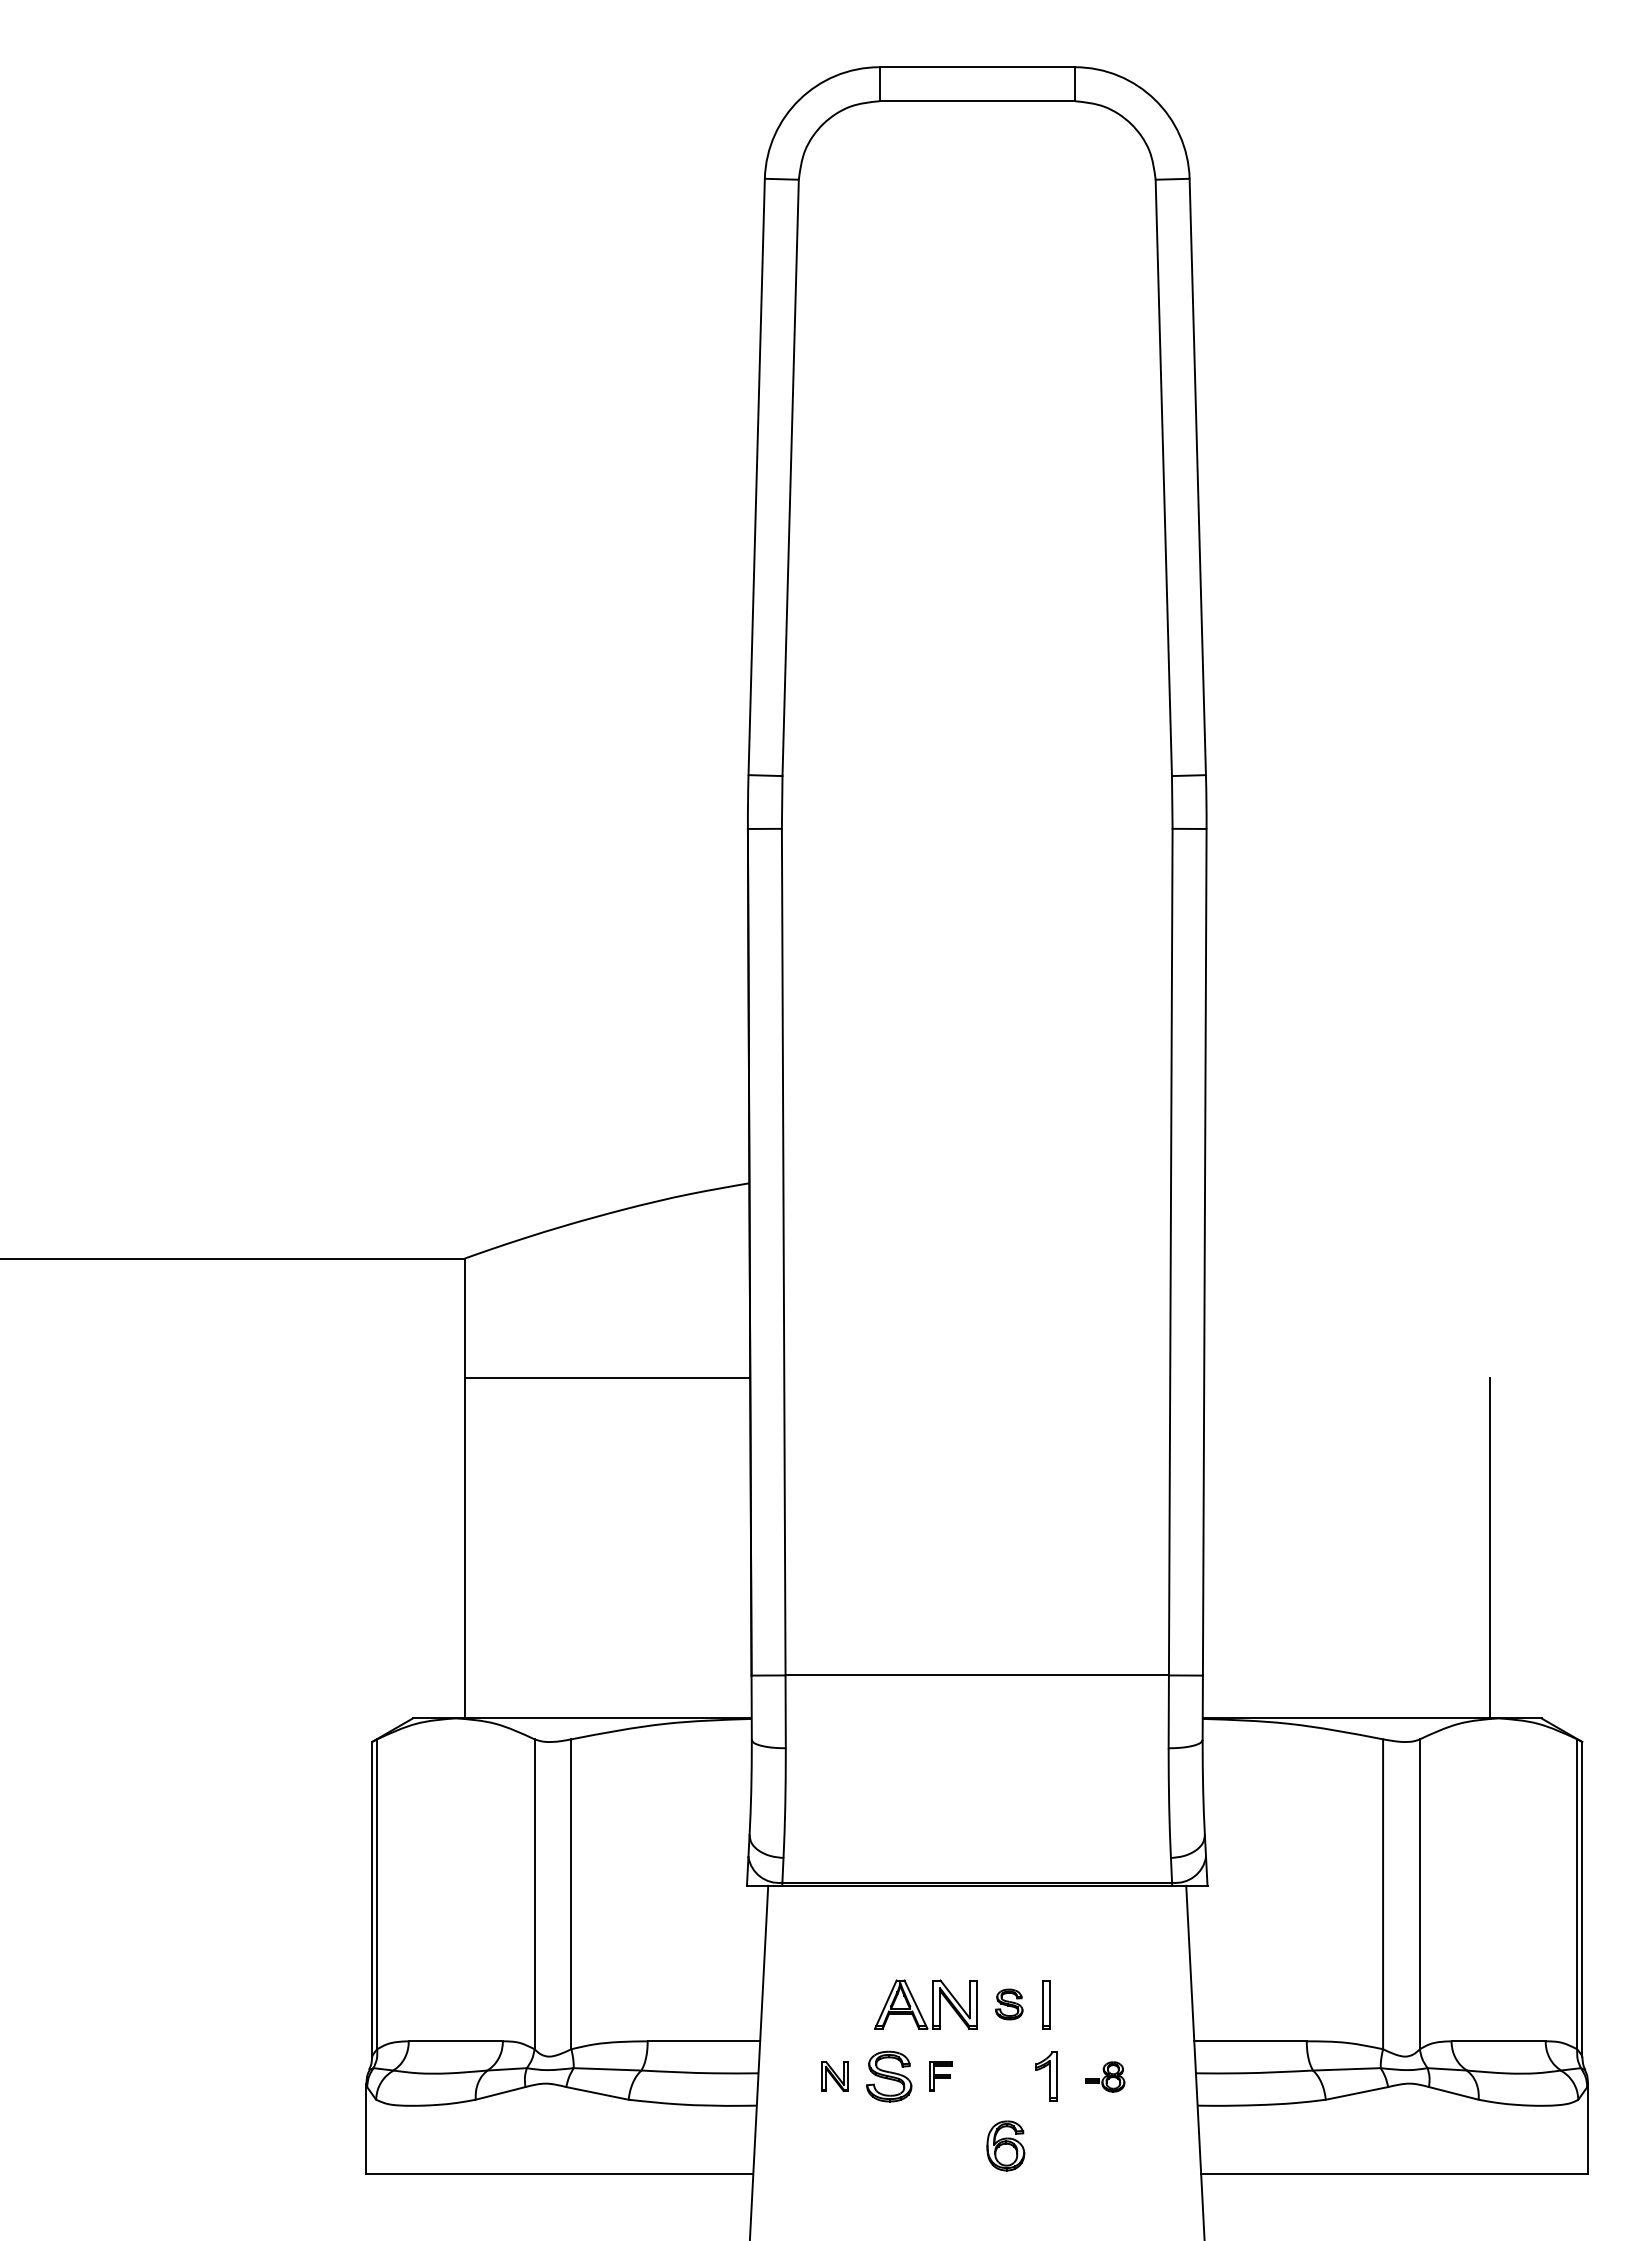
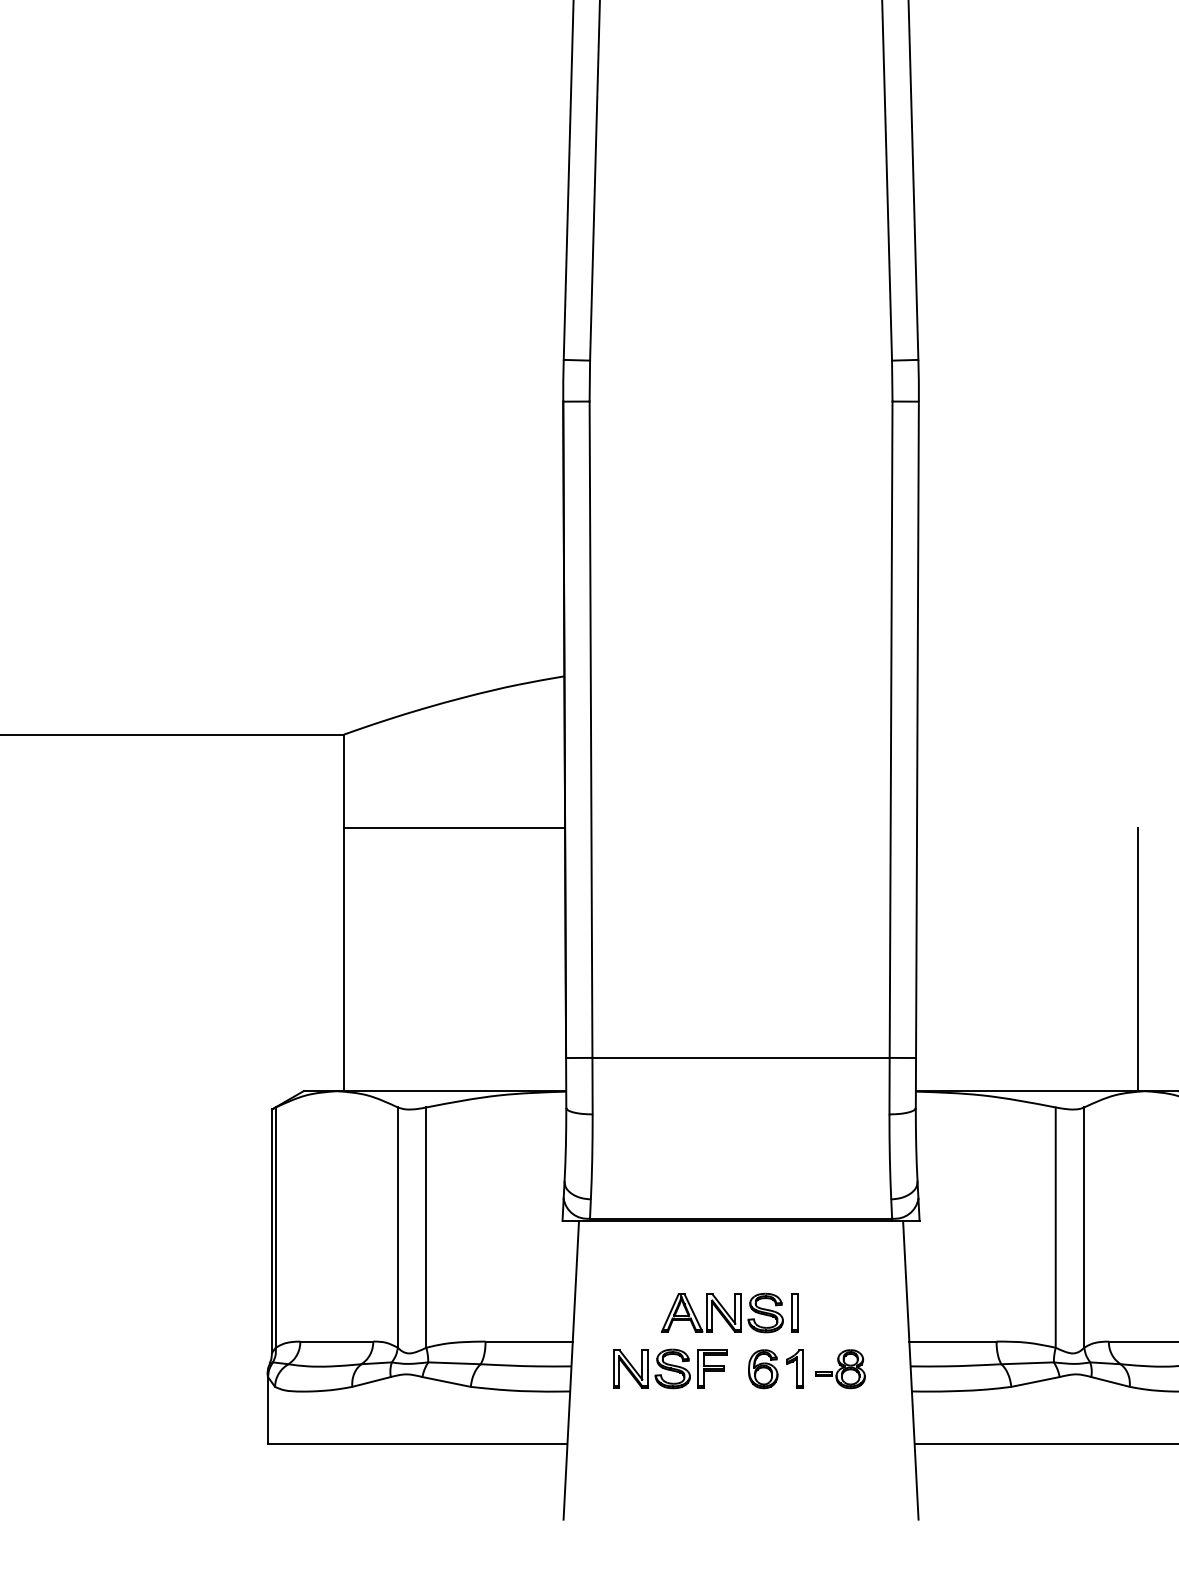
part: (1009, 2004) -> (766, 1313), size x1.67
part: (834, 2076) -> (630, 1368), size x1.67
part: (940, 2076) -> (712, 1368), size x1.67
part: (1105, 2076) -> (840, 1368), size x1.67
part: (1005, 2145) -> (762, 1368), moved

